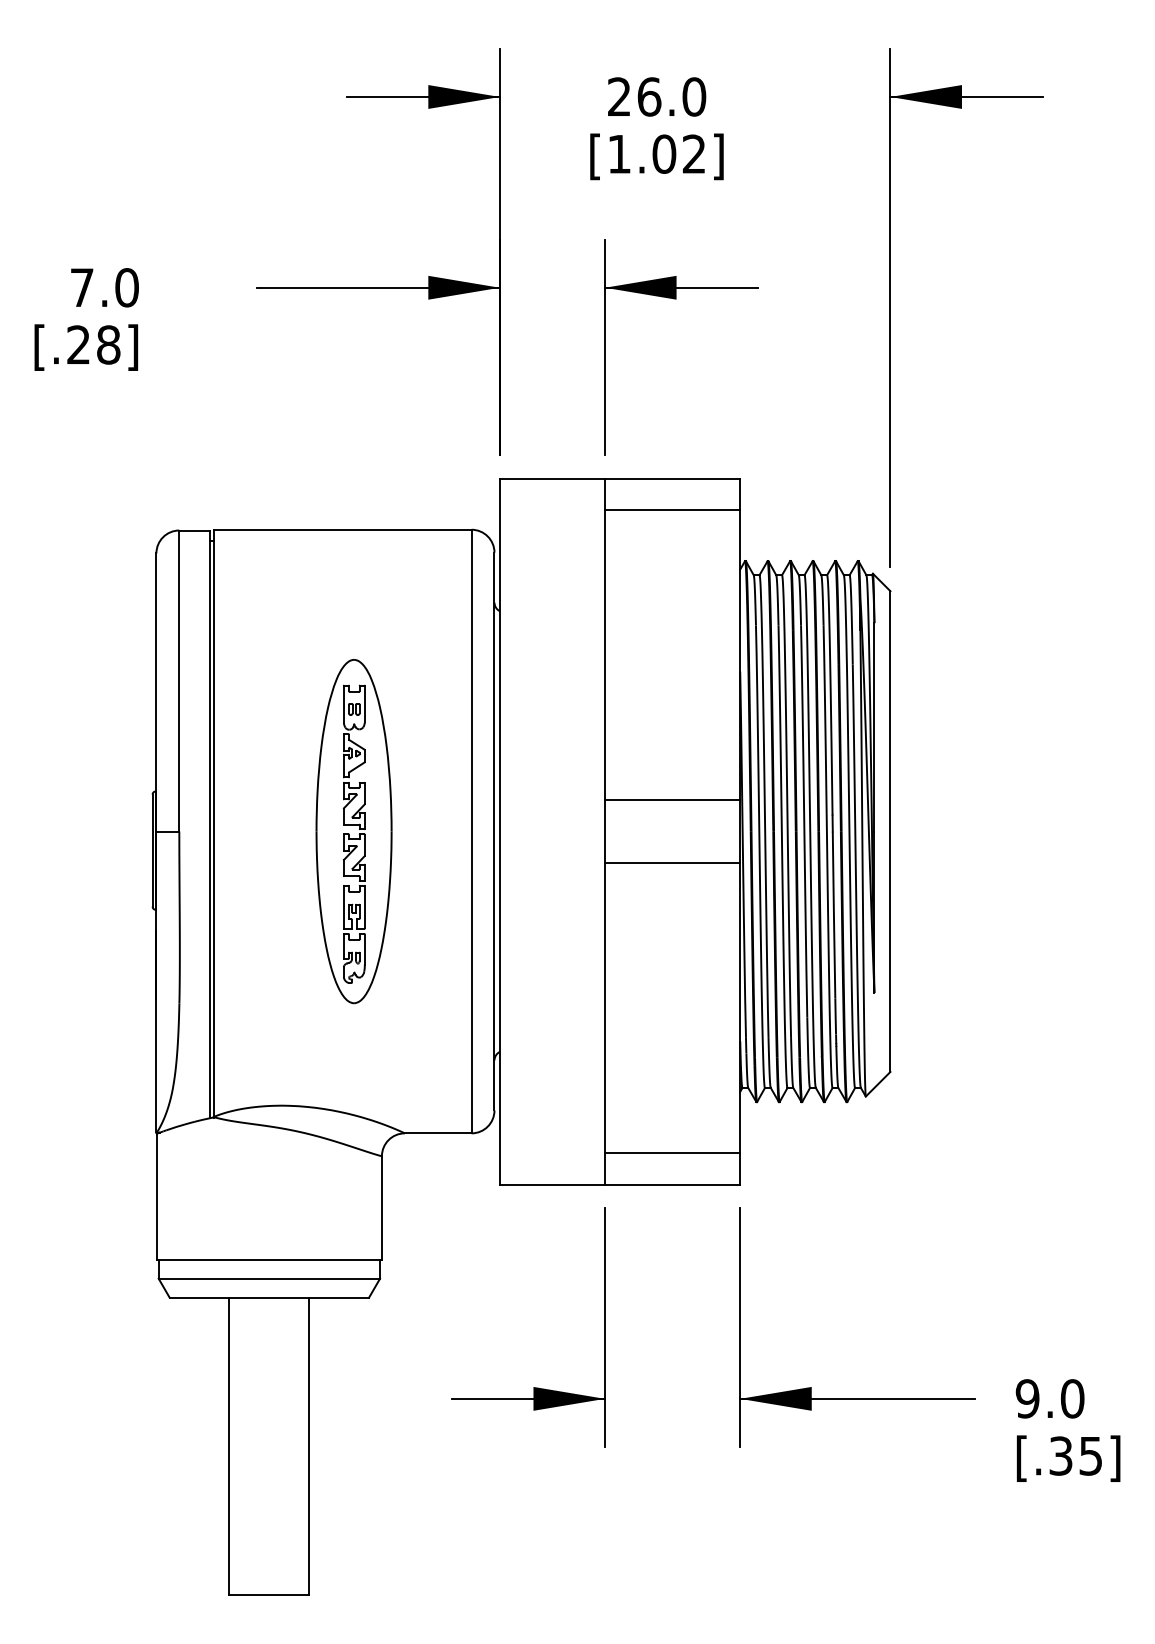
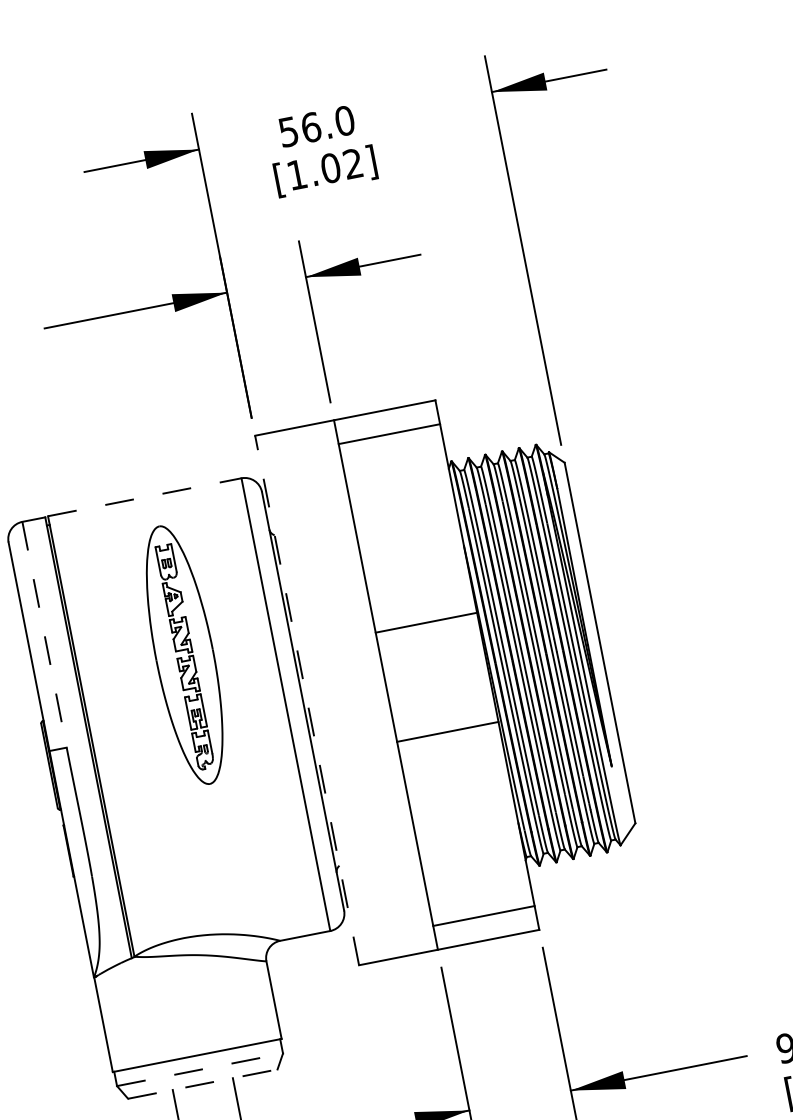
text: (619, 96) -> (288, 131), 26.0 -> 56.0
line: (342, 529) -> (144, 497), solid -> dashed
line: (179, 681) -> (44, 635), solid -> dashed
line: (672, 799) -> (426, 622), moved
part: (353, 831) -> (184, 655), moved
line: (499, 831) -> (306, 700), solid -> dashed
line: (672, 863) -> (447, 732), moved
line: (269, 1278) -> (200, 1069), solid -> dashed
line: (269, 1297) -> (202, 1083), solid -> dashed

